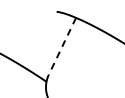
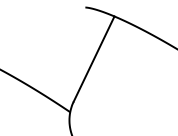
line: (62, 46) -> (94, 59), dashed -> solid

